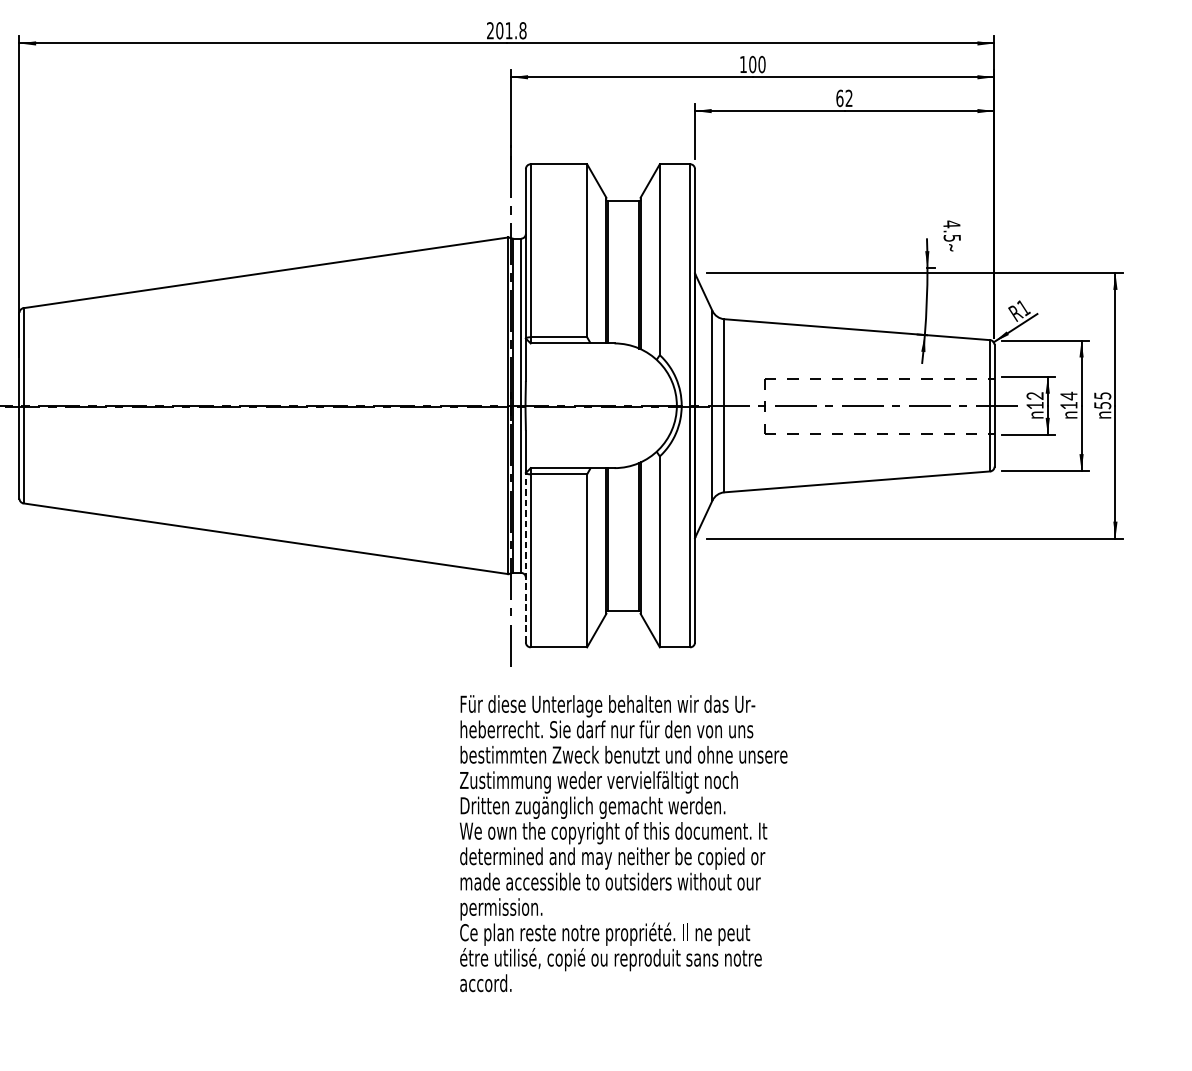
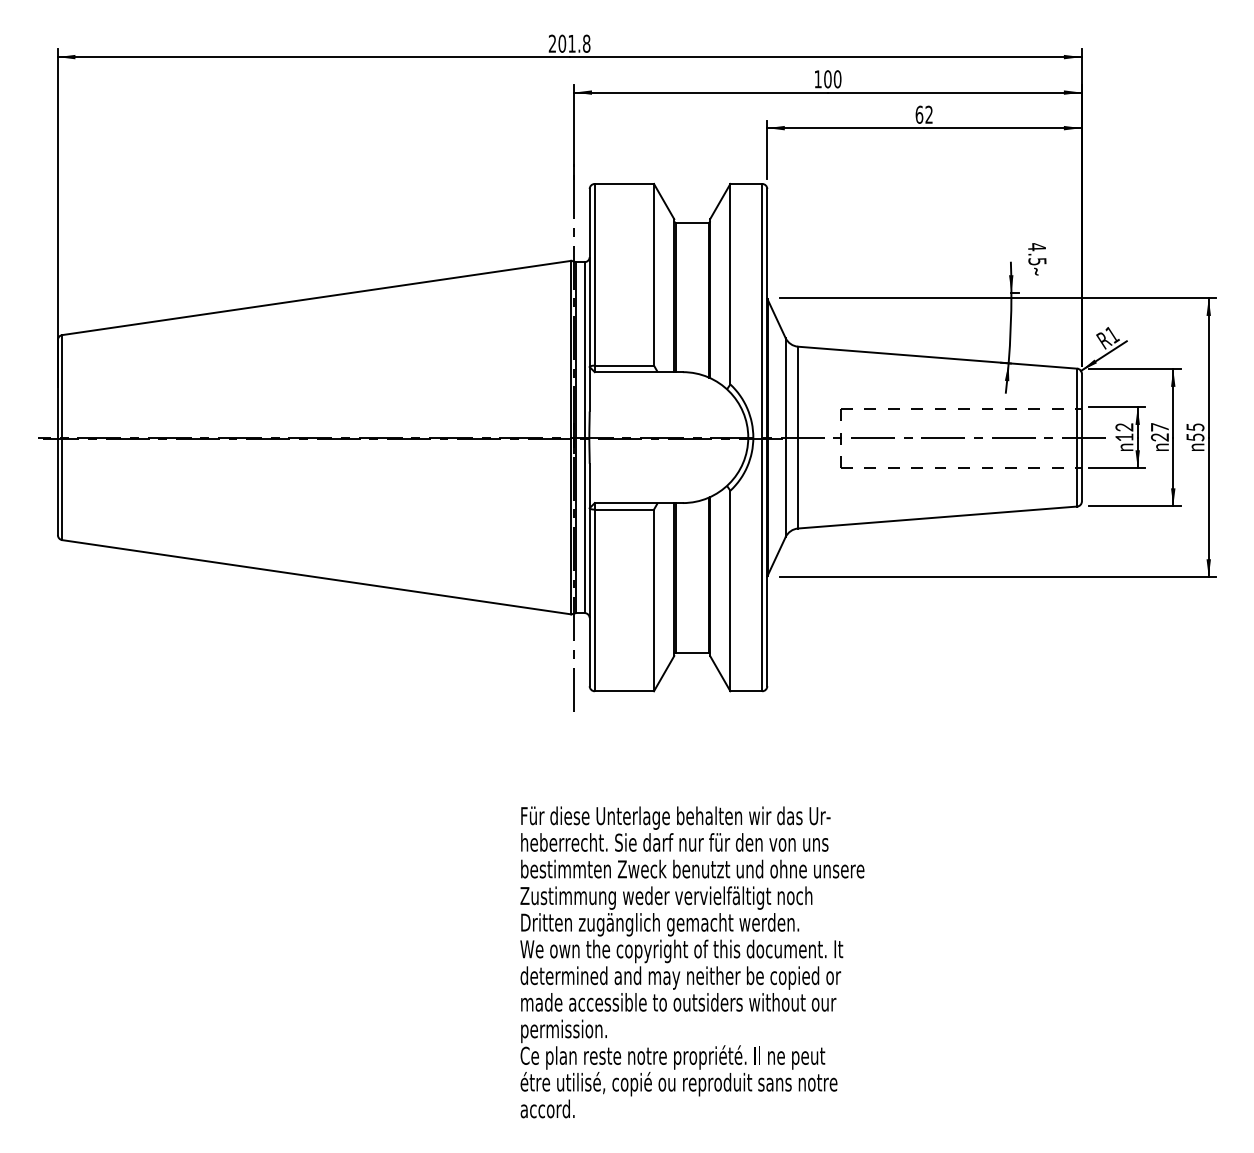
text: (1068, 399) -> (1159, 431), 14 -> 27
line: (525, 557) -> (589, 596), dashed -> solid
text: (623, 843) -> (692, 962), moved

